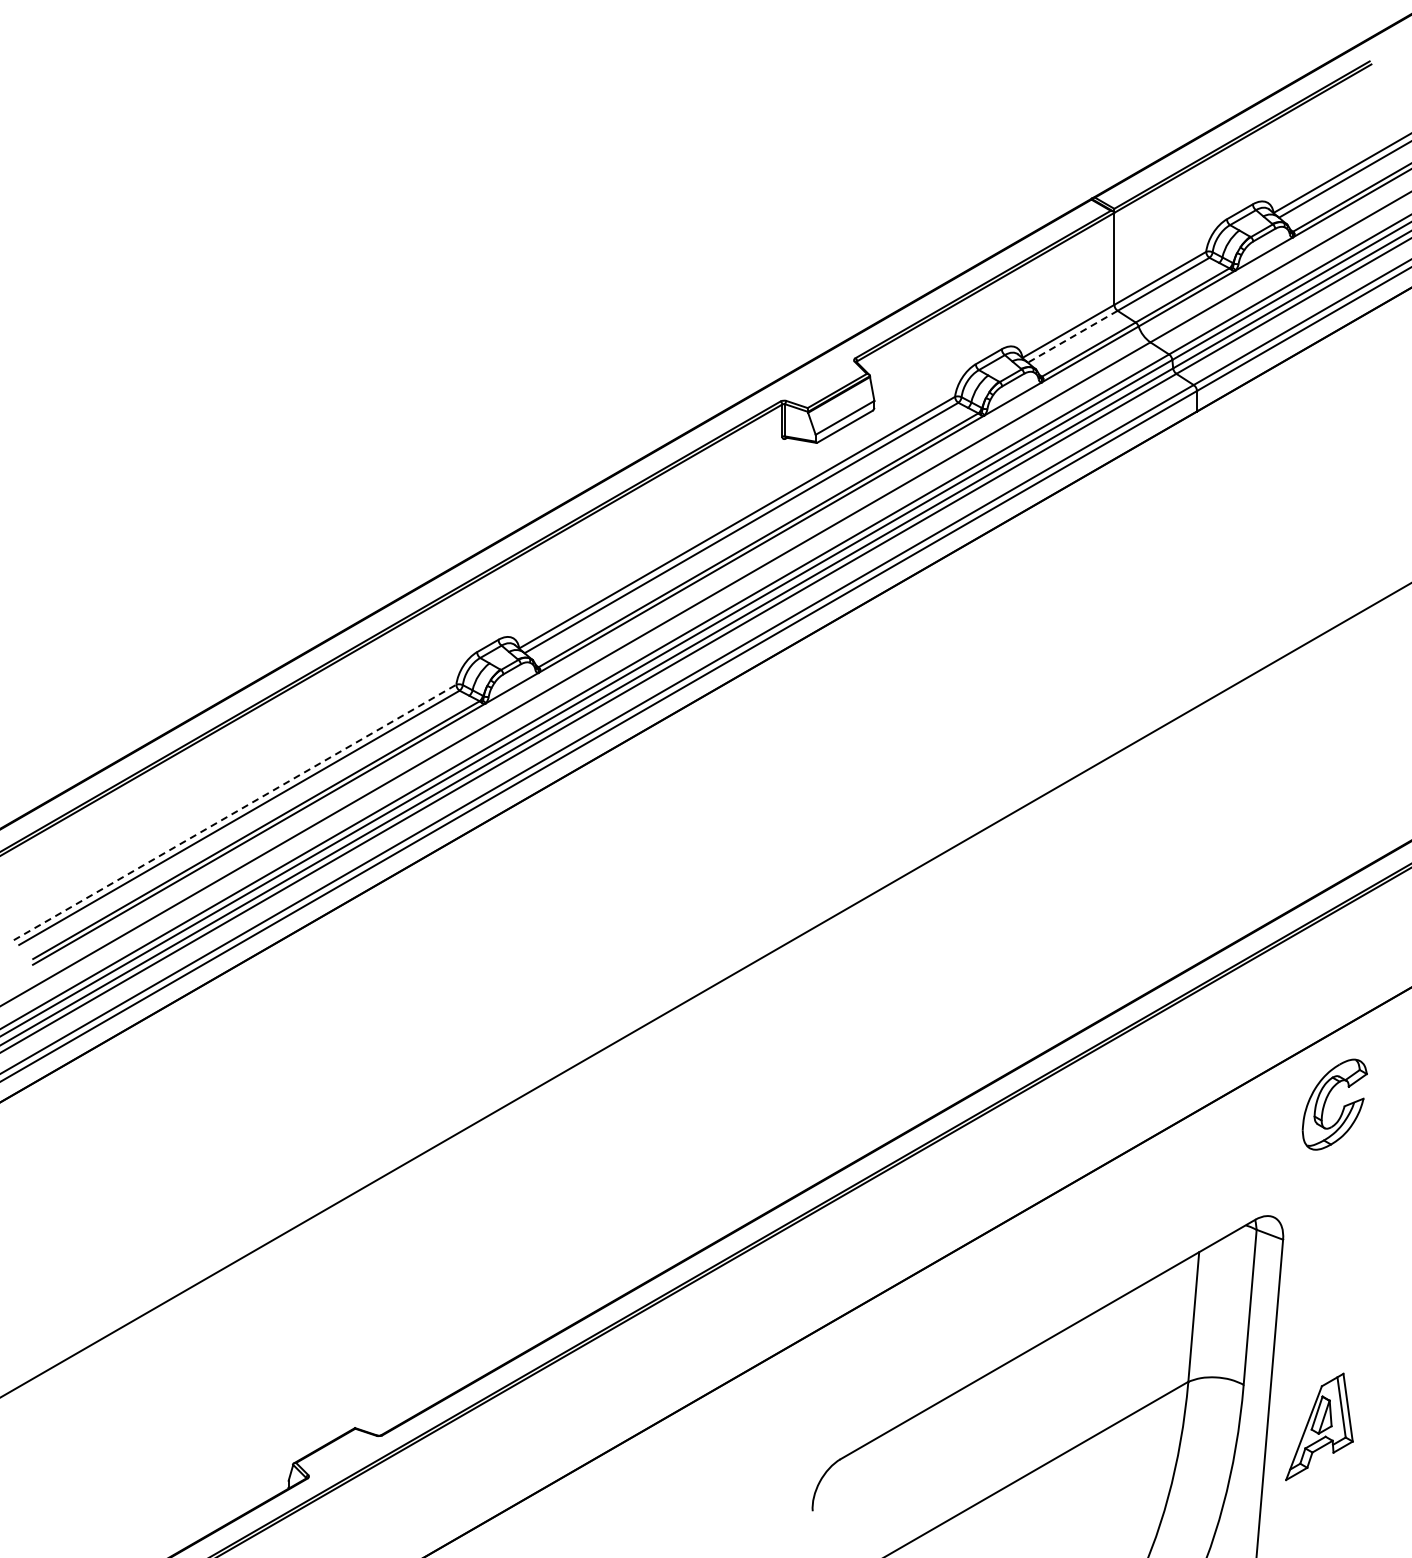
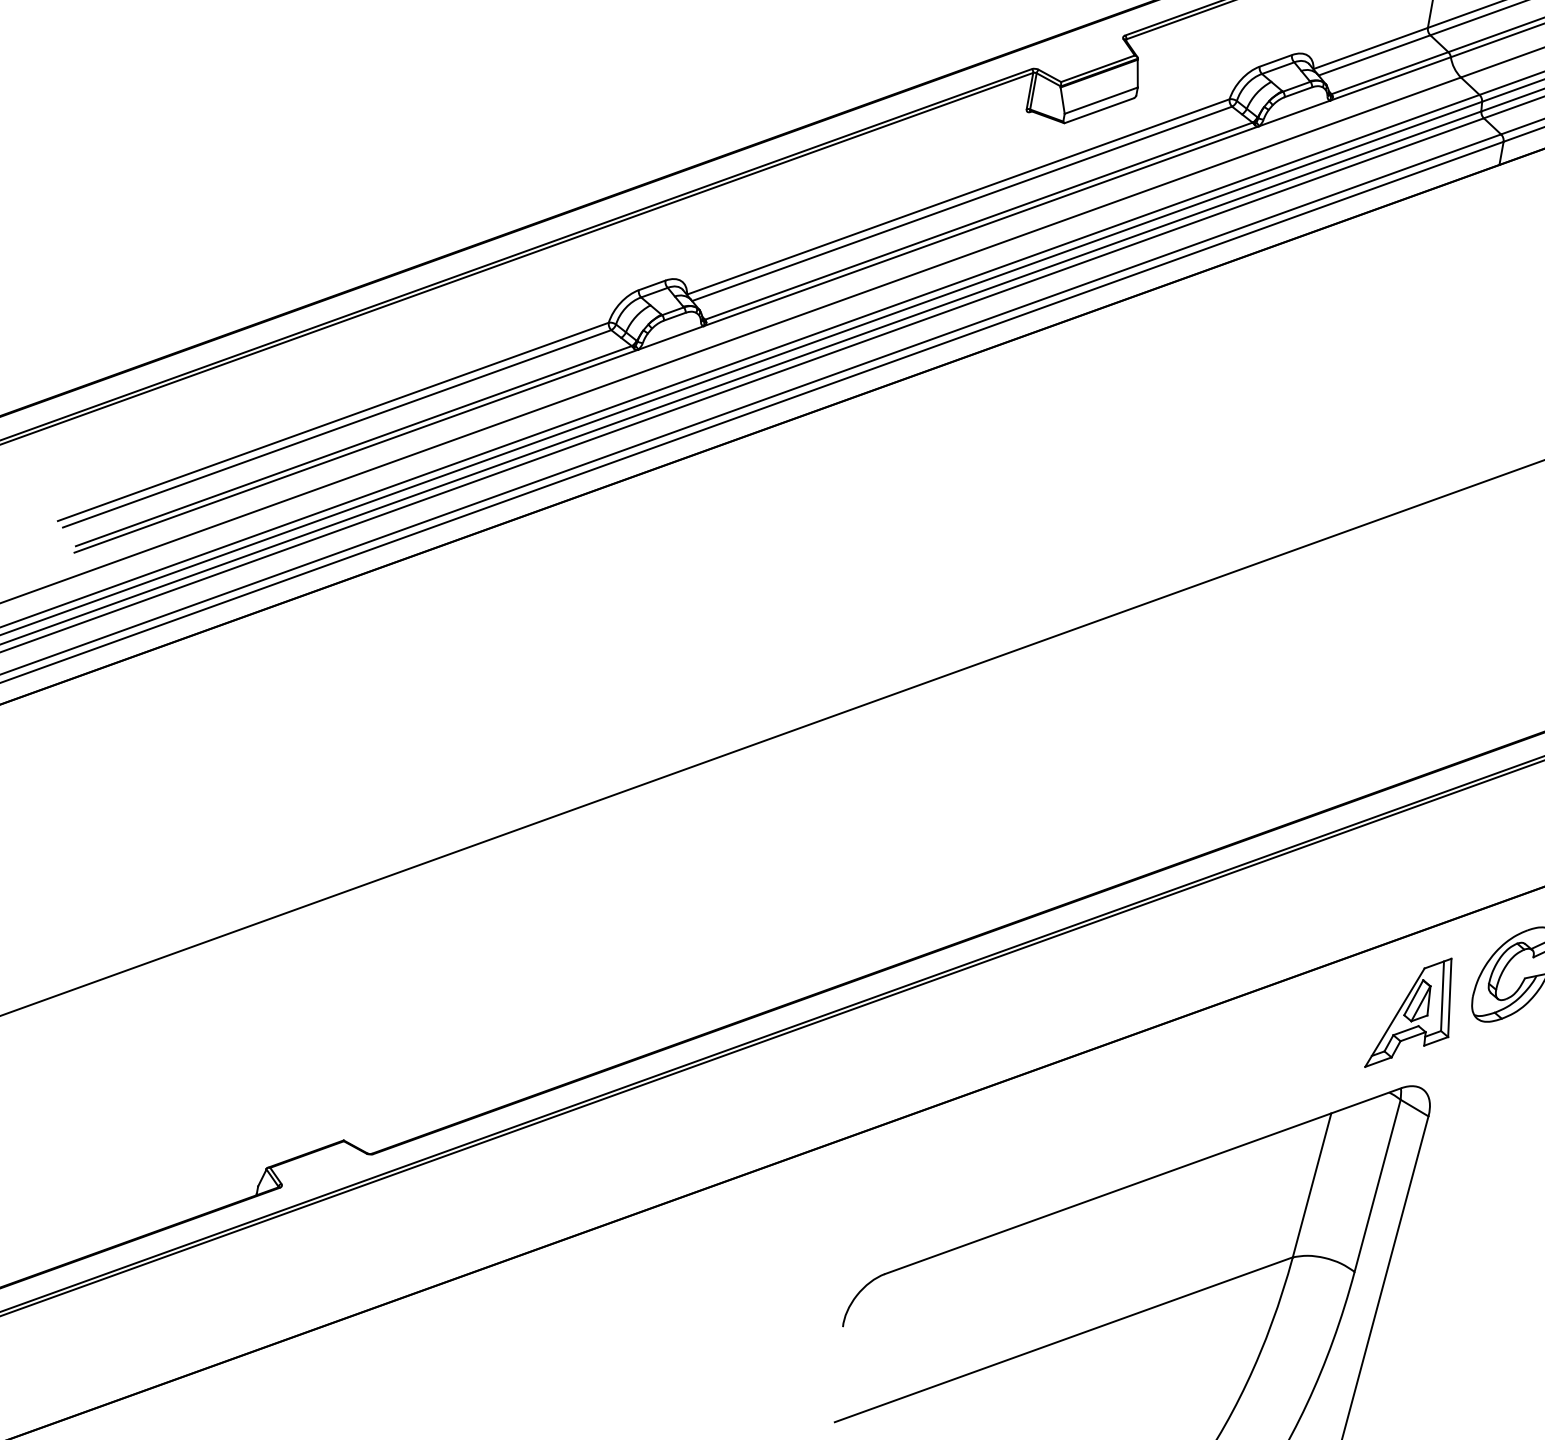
line: (1072, 336) -> (1374, 55), dashed -> solid
line: (235, 812) -> (333, 422), dashed -> solid
part: (1319, 1426) -> (1413, 1013), moved

